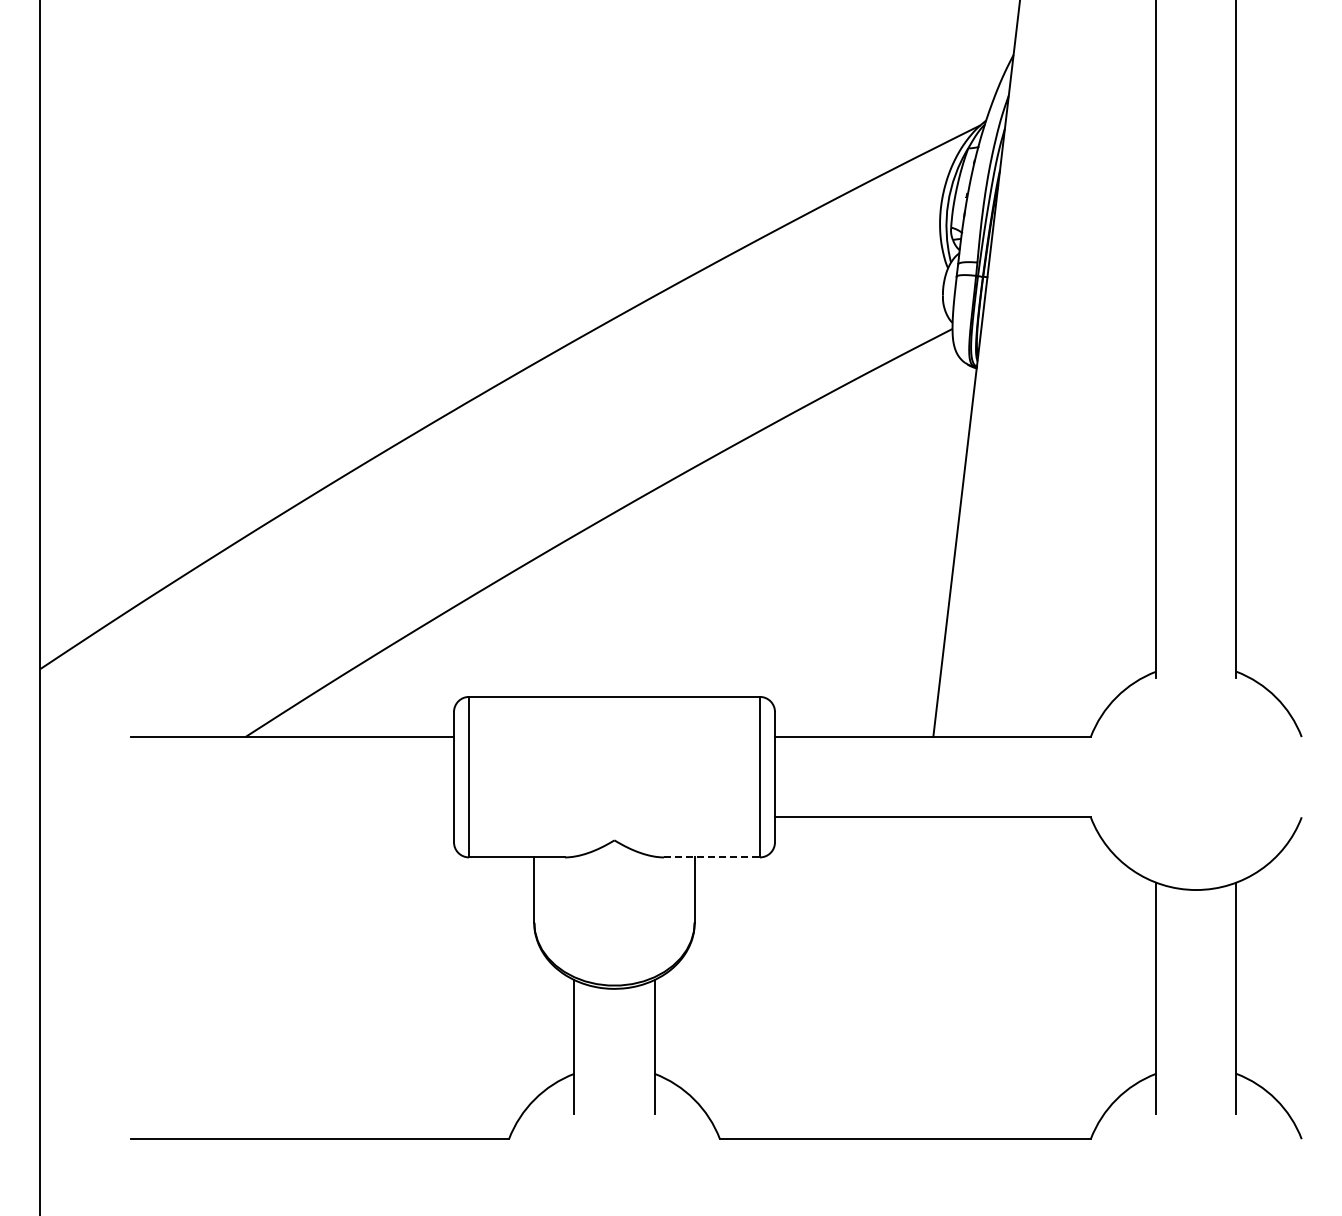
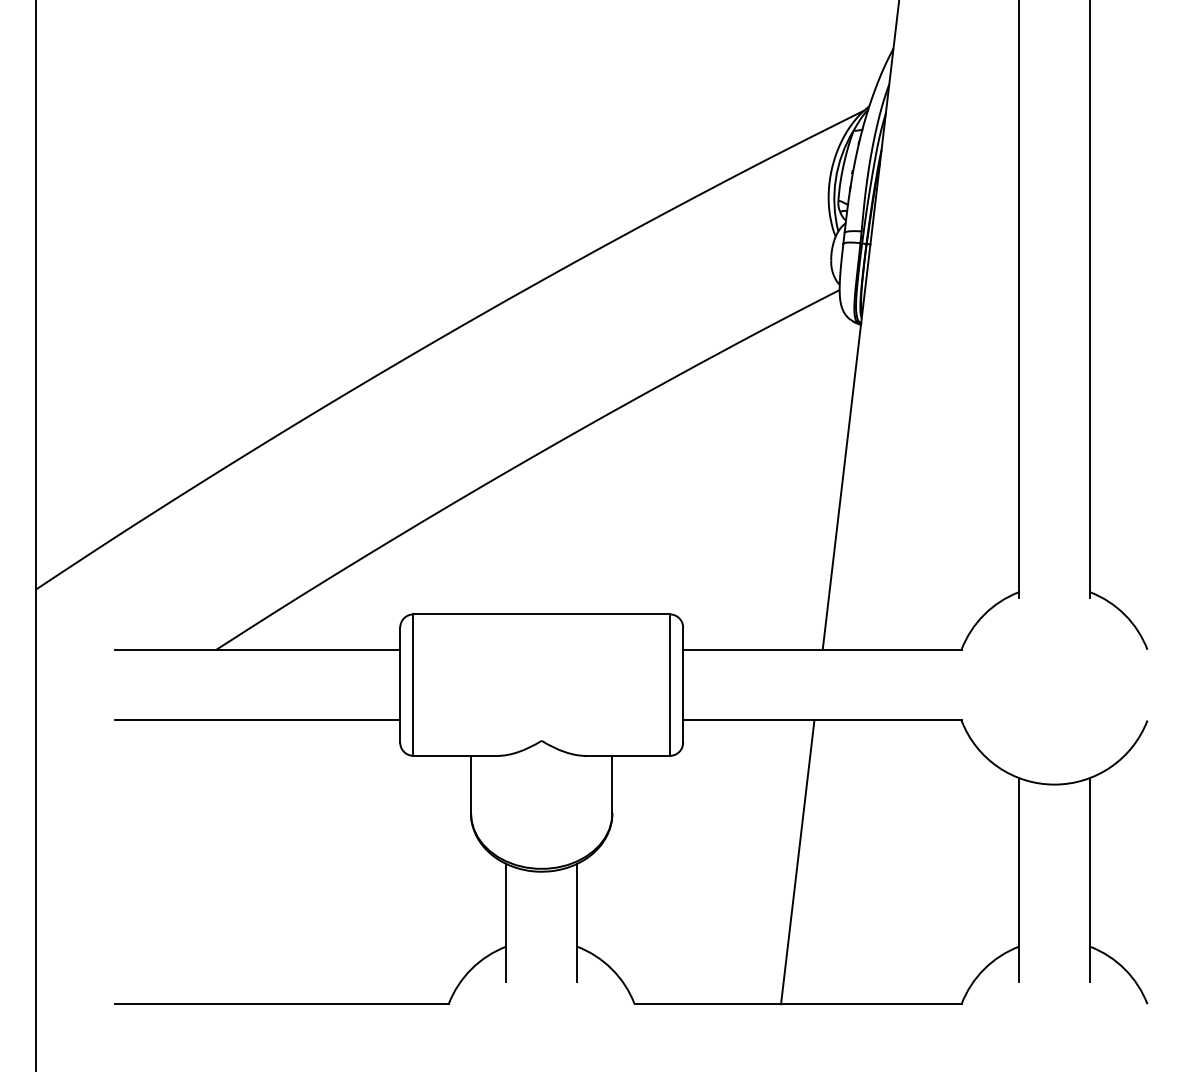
line: (292, 817) -> (257, 720), added
line: (711, 857) -> (627, 755), dashed -> solid
line: (904, 978) -> (797, 862), added

